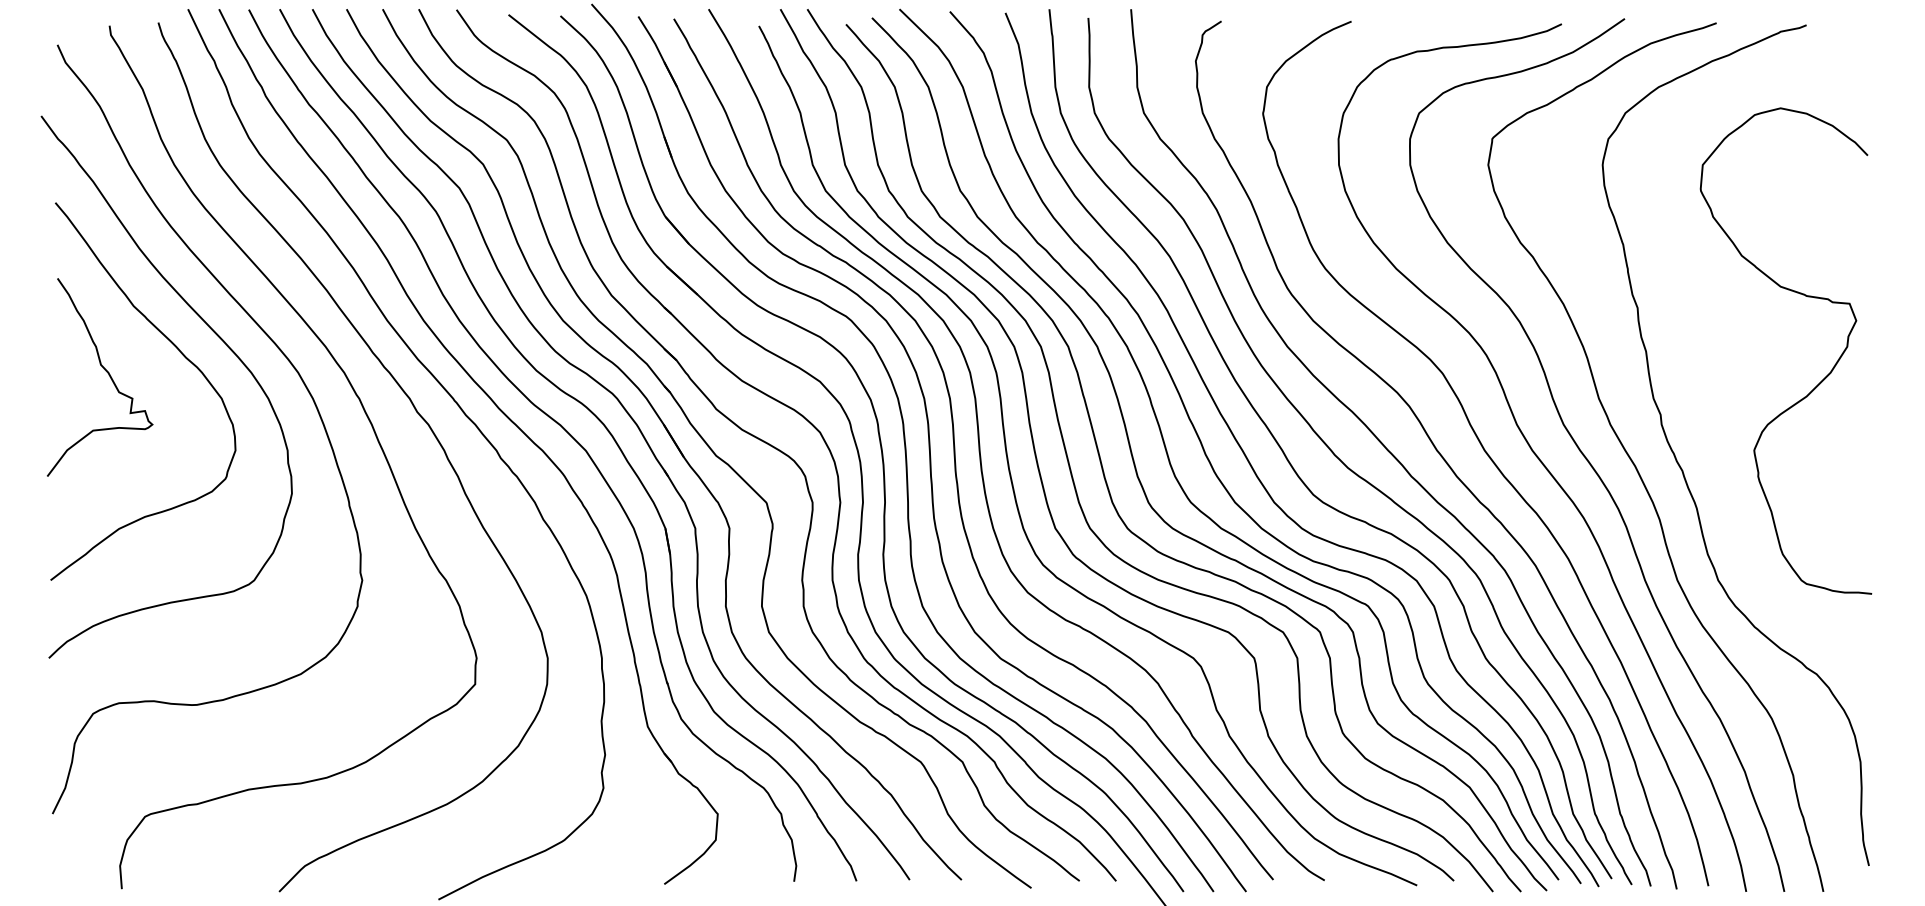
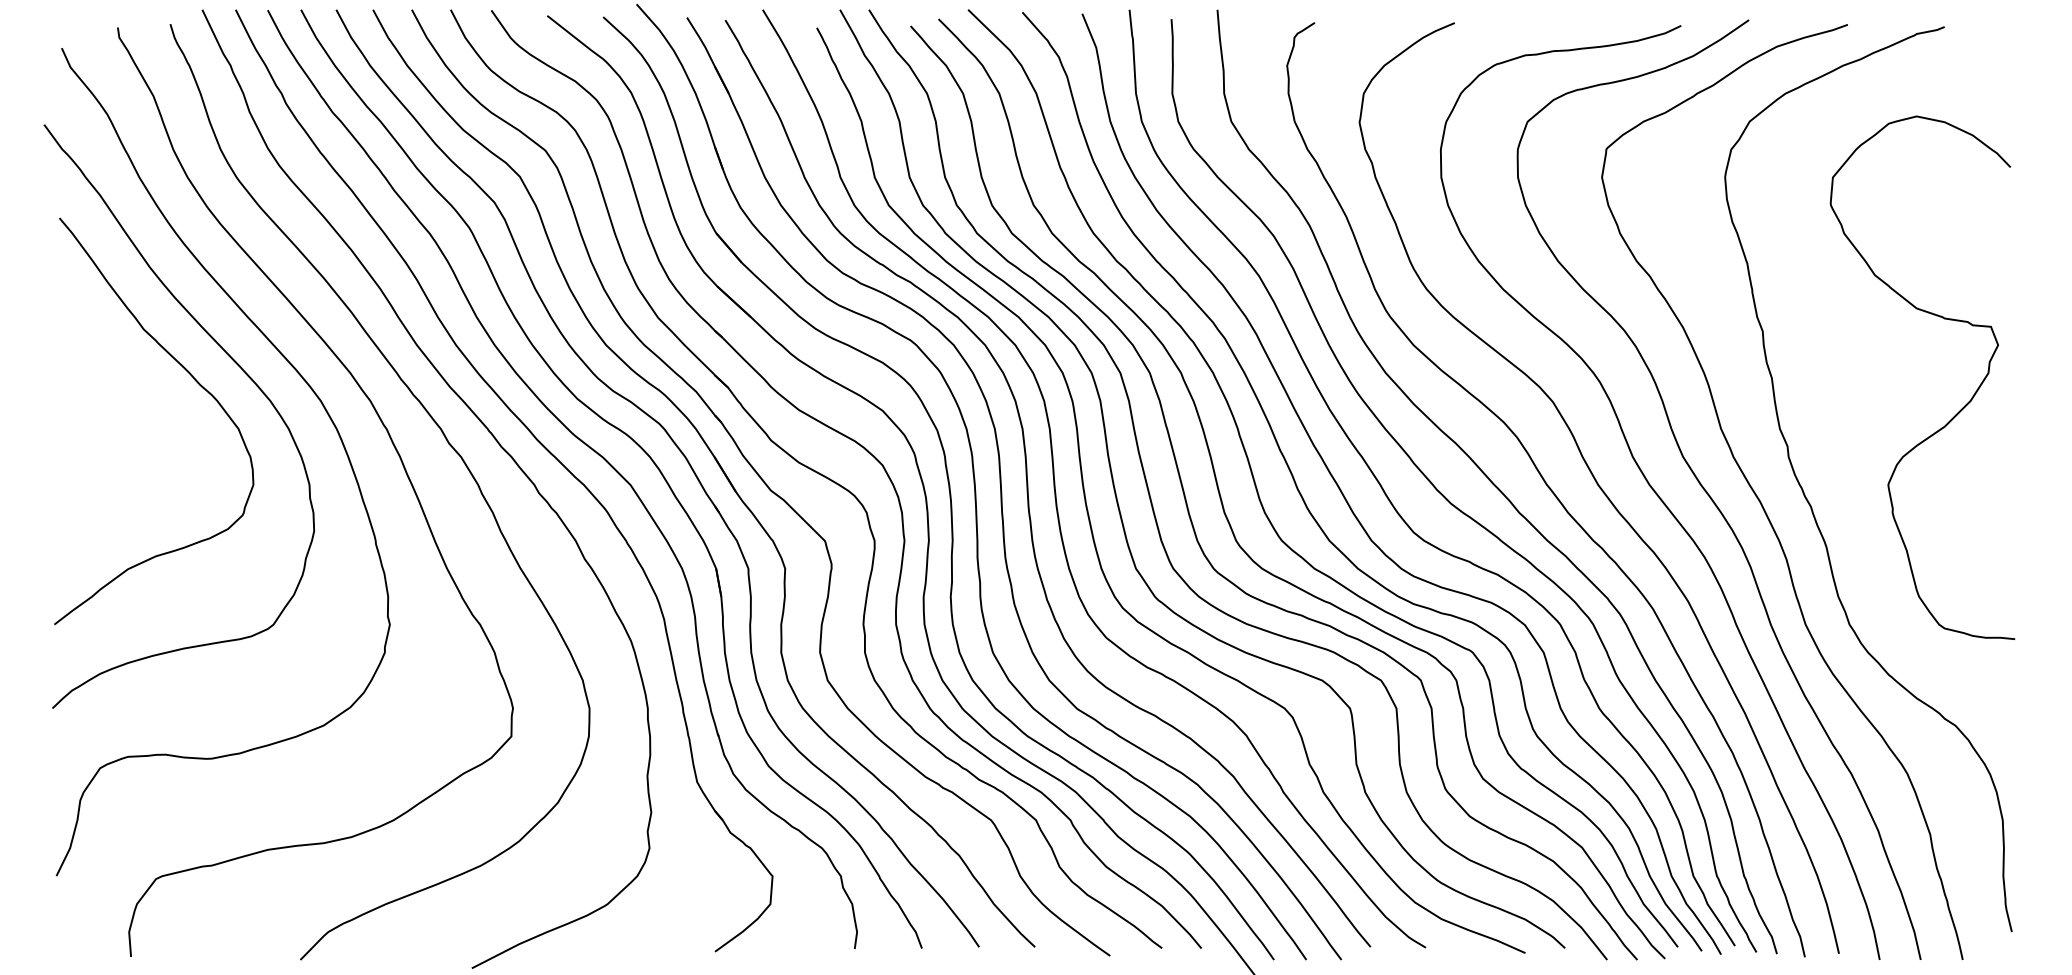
curve: (105, 371) -> (113, 399), removed

